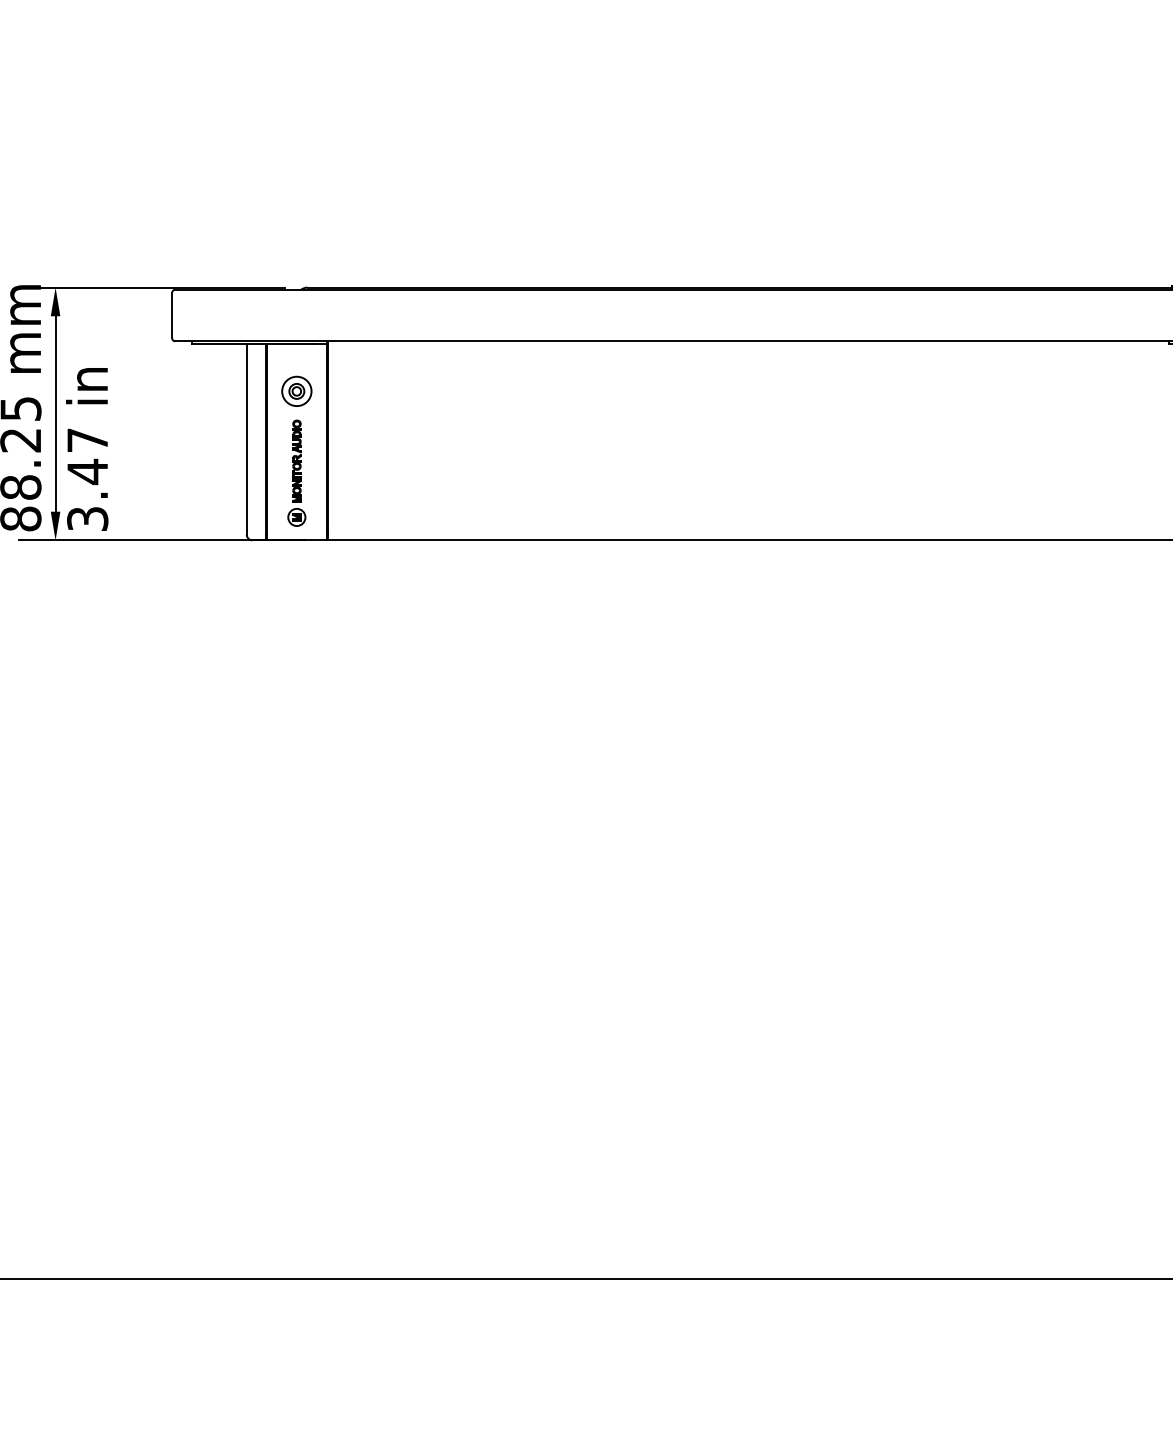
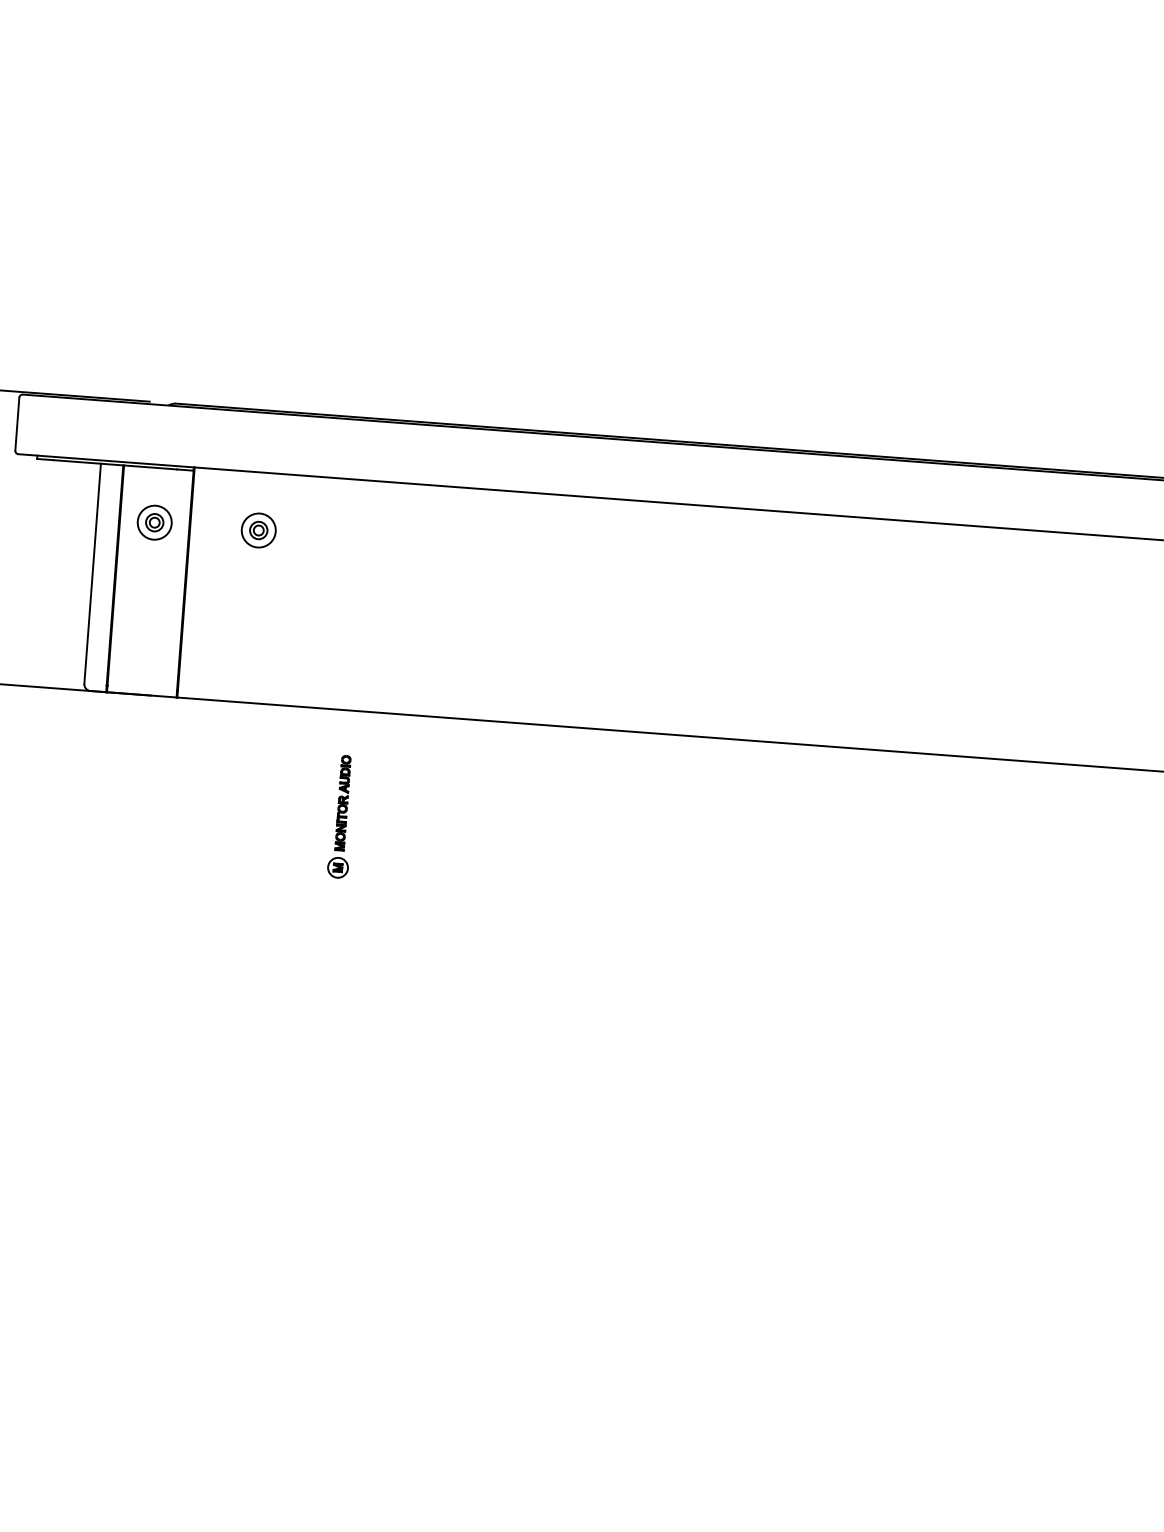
part: (386, 390) -> (258, 529), added
part: (296, 472) -> (341, 815), moved

